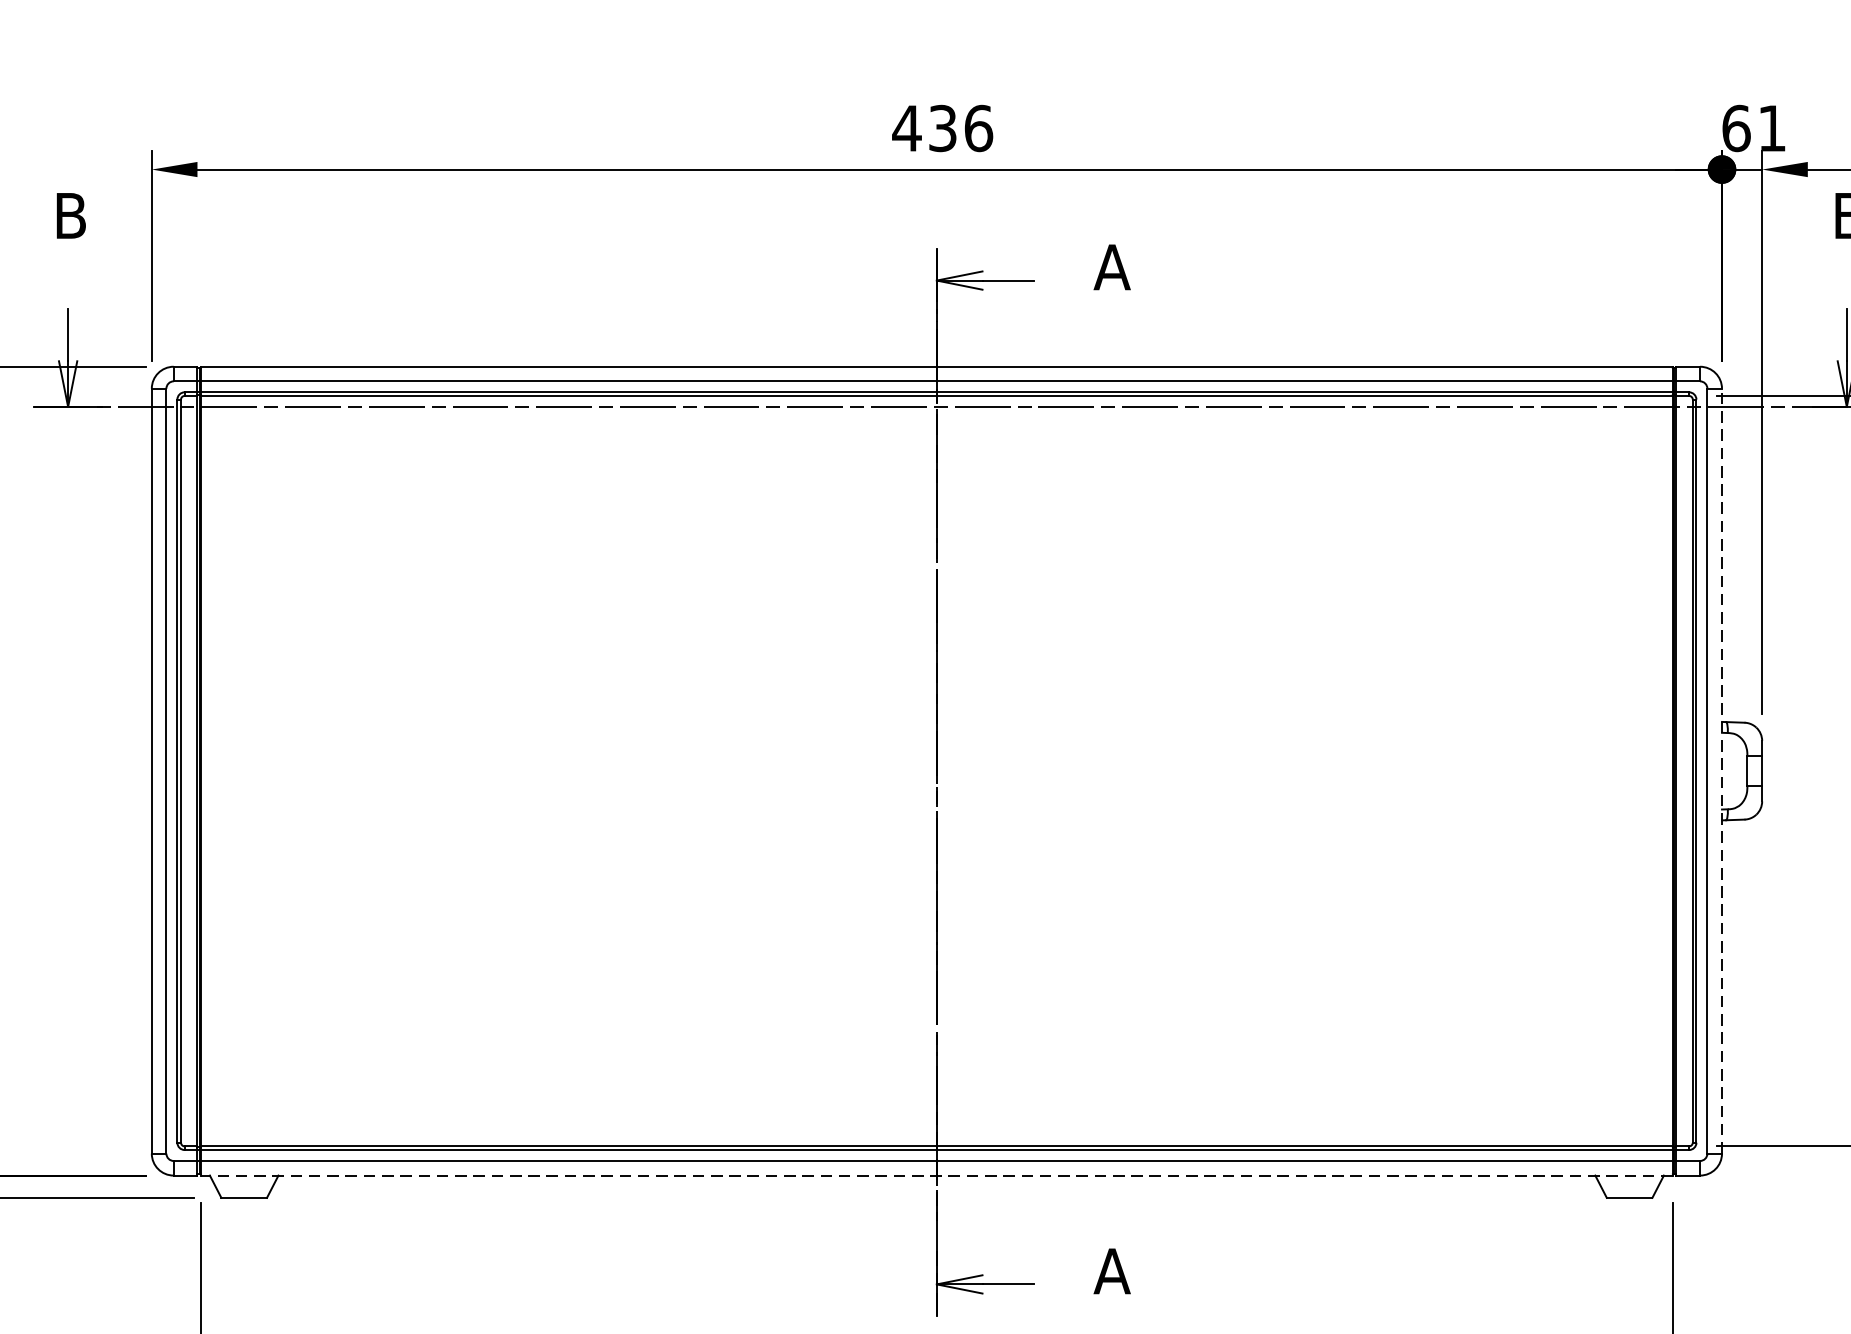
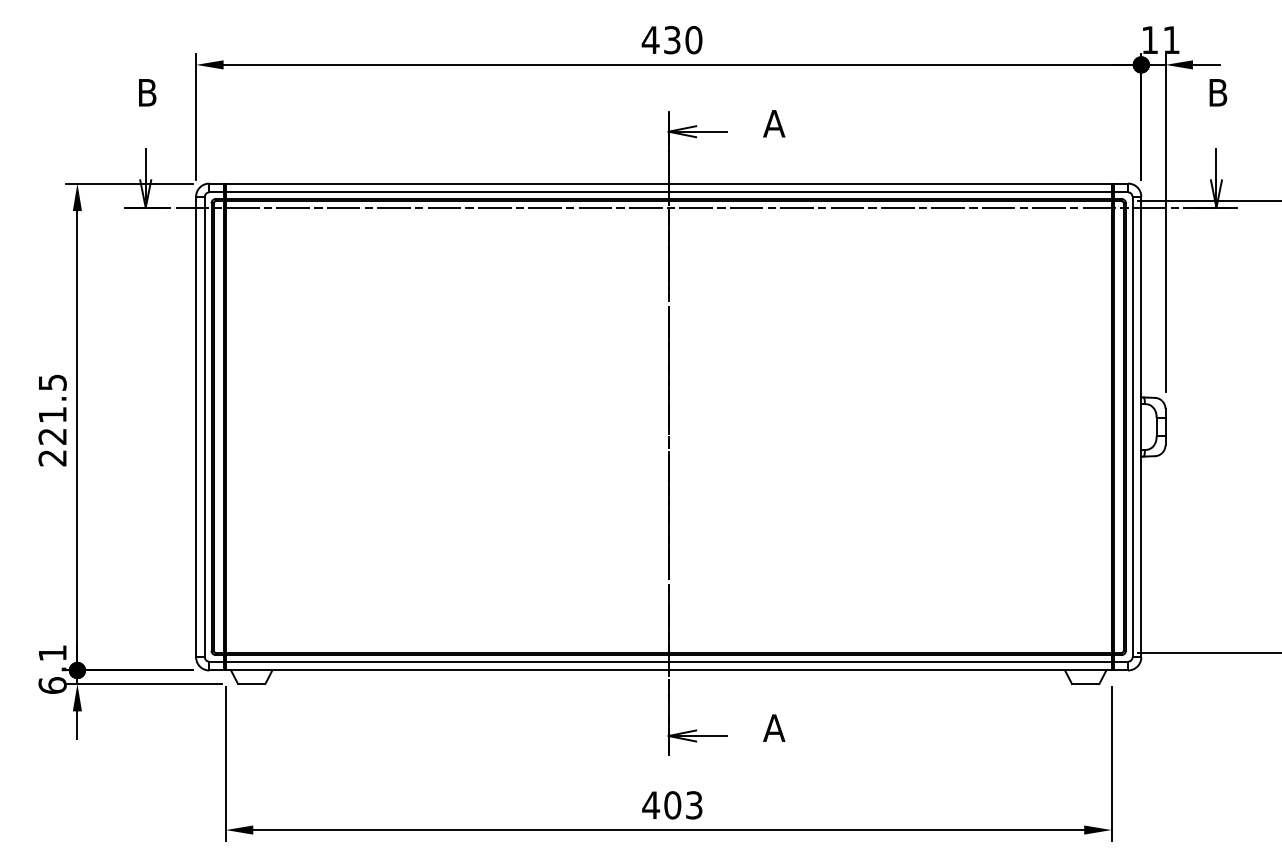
text: (978, 129) -> (693, 40), 436 -> 430
text: (1735, 129) -> (1149, 40), 61 -> 11
line: (1722, 770) -> (1141, 426), dashed -> solid
line: (936, 1175) -> (668, 670), dashed -> solid

